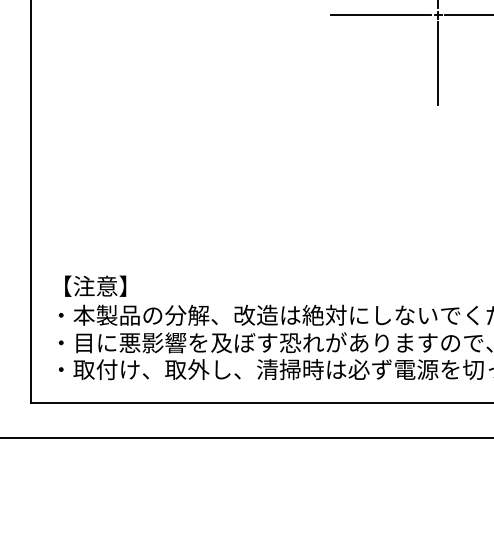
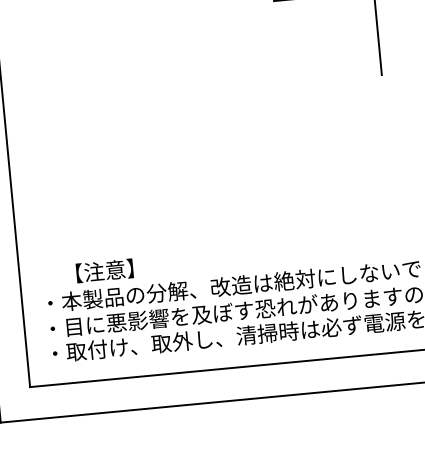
text: (95, 285) -> (104, 270), moved

